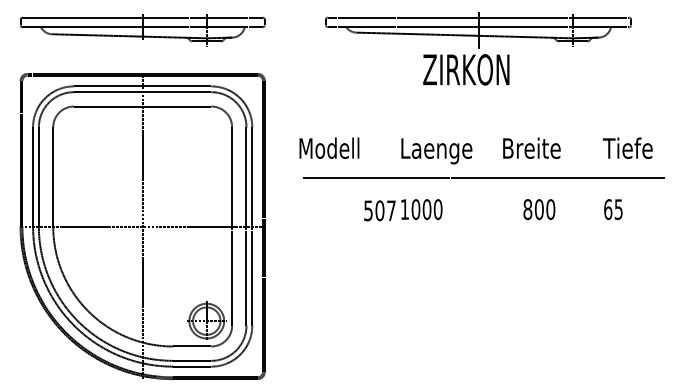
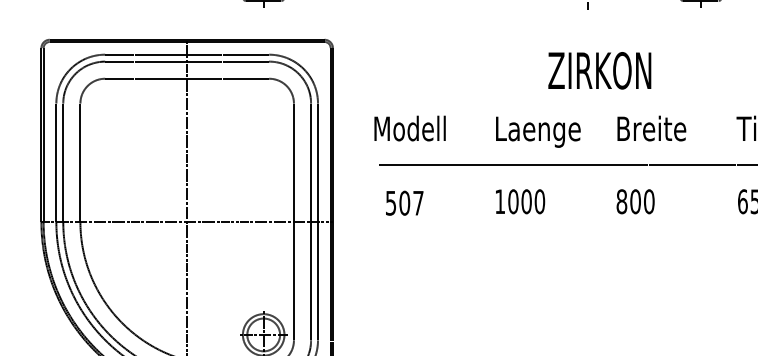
text: (466, 69) -> (599, 70), moved
text: (539, 209) -> (635, 201), moved
text: (379, 210) -> (404, 202), moved

